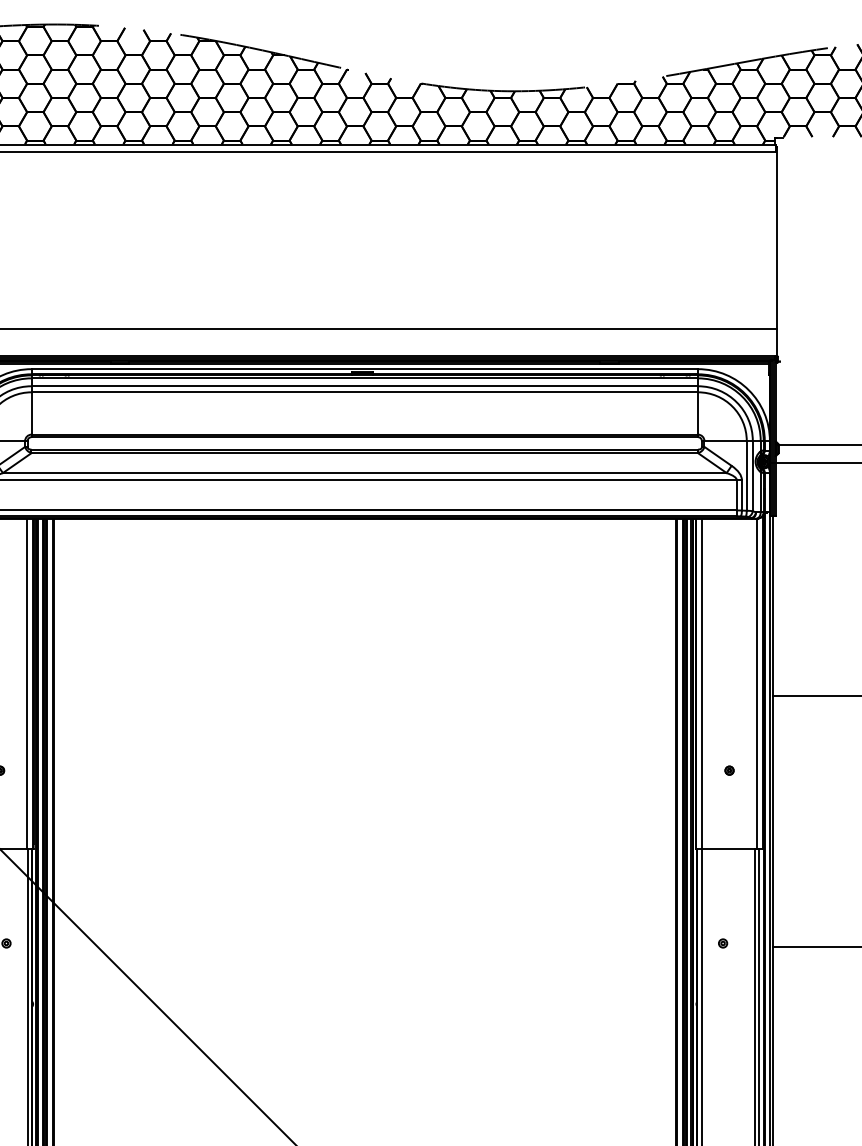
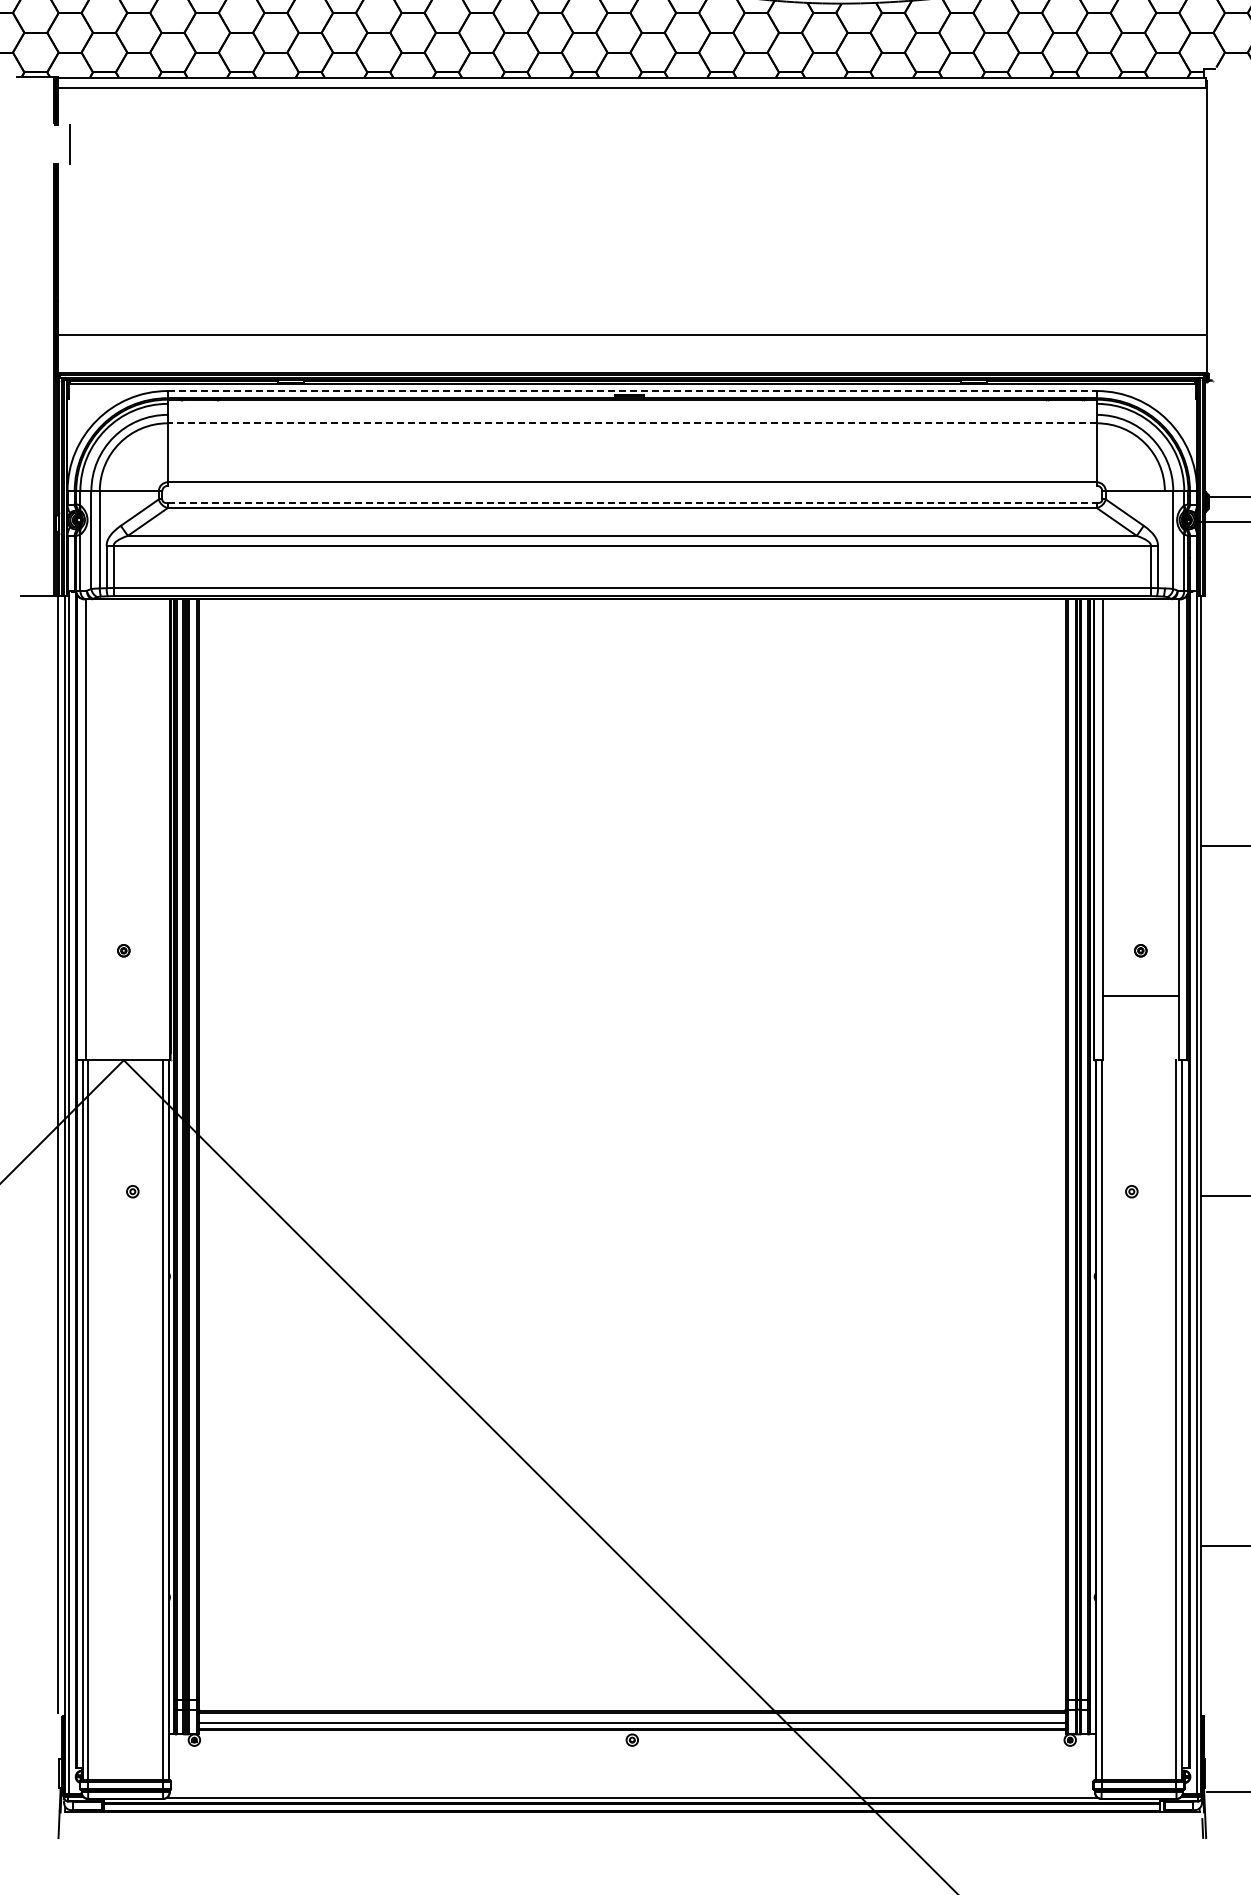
line: (364, 369) -> (632, 391), solid -> dashed
line: (364, 378) -> (631, 403), removed
line: (364, 385) -> (631, 414), removed
line: (364, 392) -> (632, 423), solid -> dashed
line: (364, 436) -> (631, 485), removed
line: (364, 449) -> (632, 503), solid -> dashed
line: (746, 475) -> (1164, 539), removed
line: (27, 683) -> (161, 829), removed
line: (729, 849) -> (1140, 996), moved

